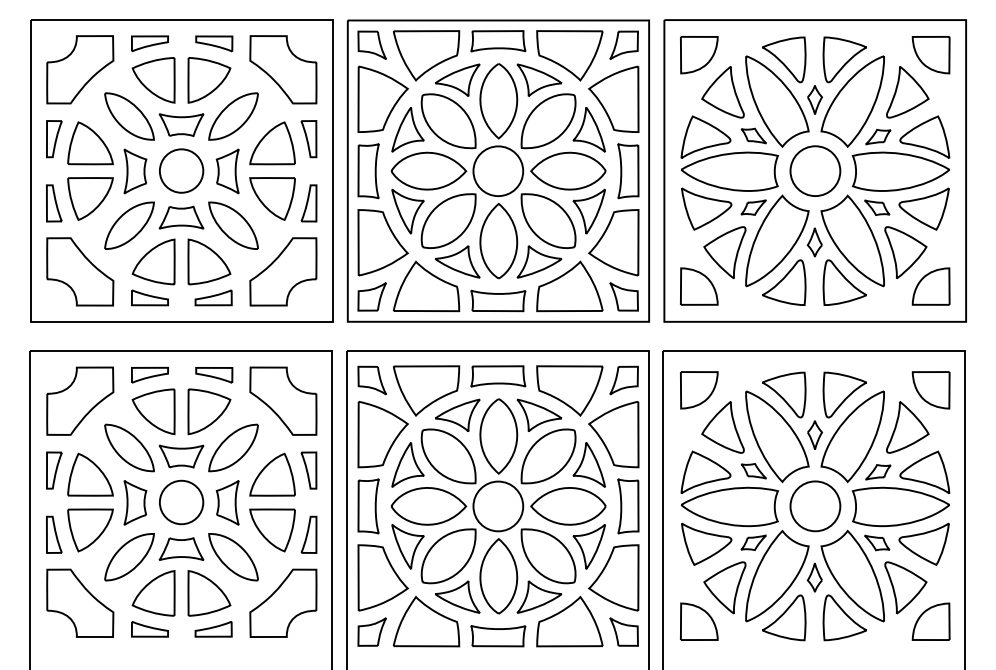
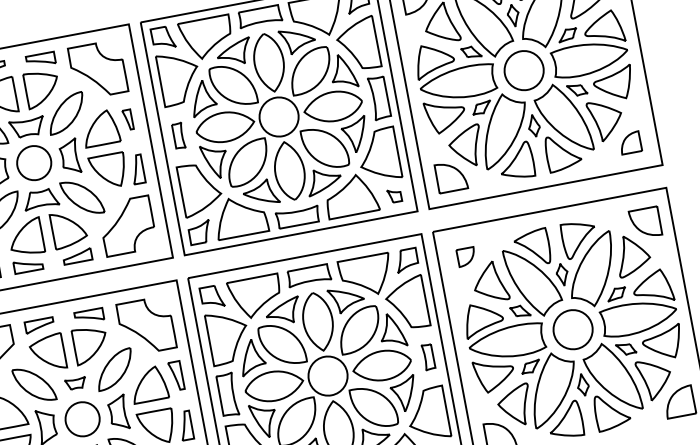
part: (308, 139) -> (127, 120), size x0.7
part: (368, 171) -> (178, 136), size x0.6
part: (930, 286) -> (629, 142), size x0.7
part: (623, 296) -> (394, 195), size x0.6
part: (699, 390) -> (466, 257), size x0.6
part: (181, 456) -> (75, 383), size x0.6
part: (628, 506) -> (428, 357), size x0.6

